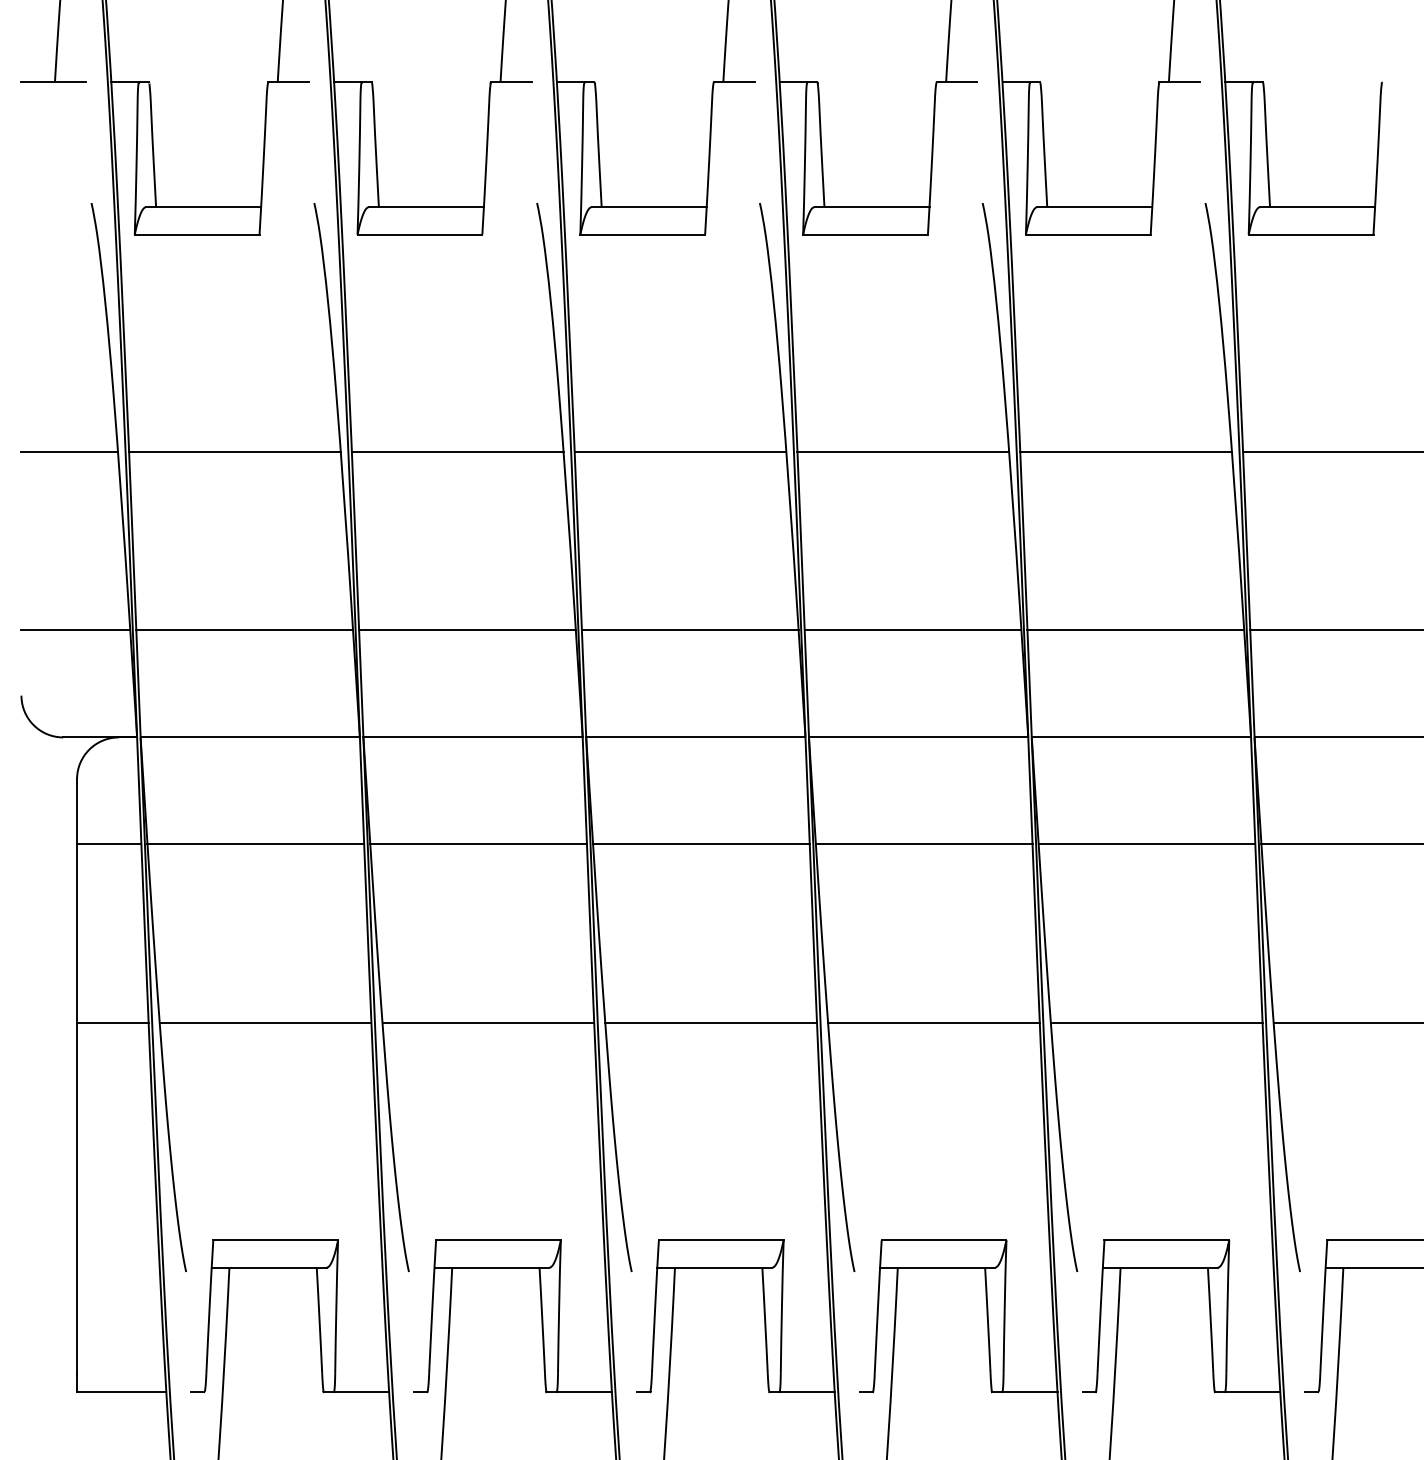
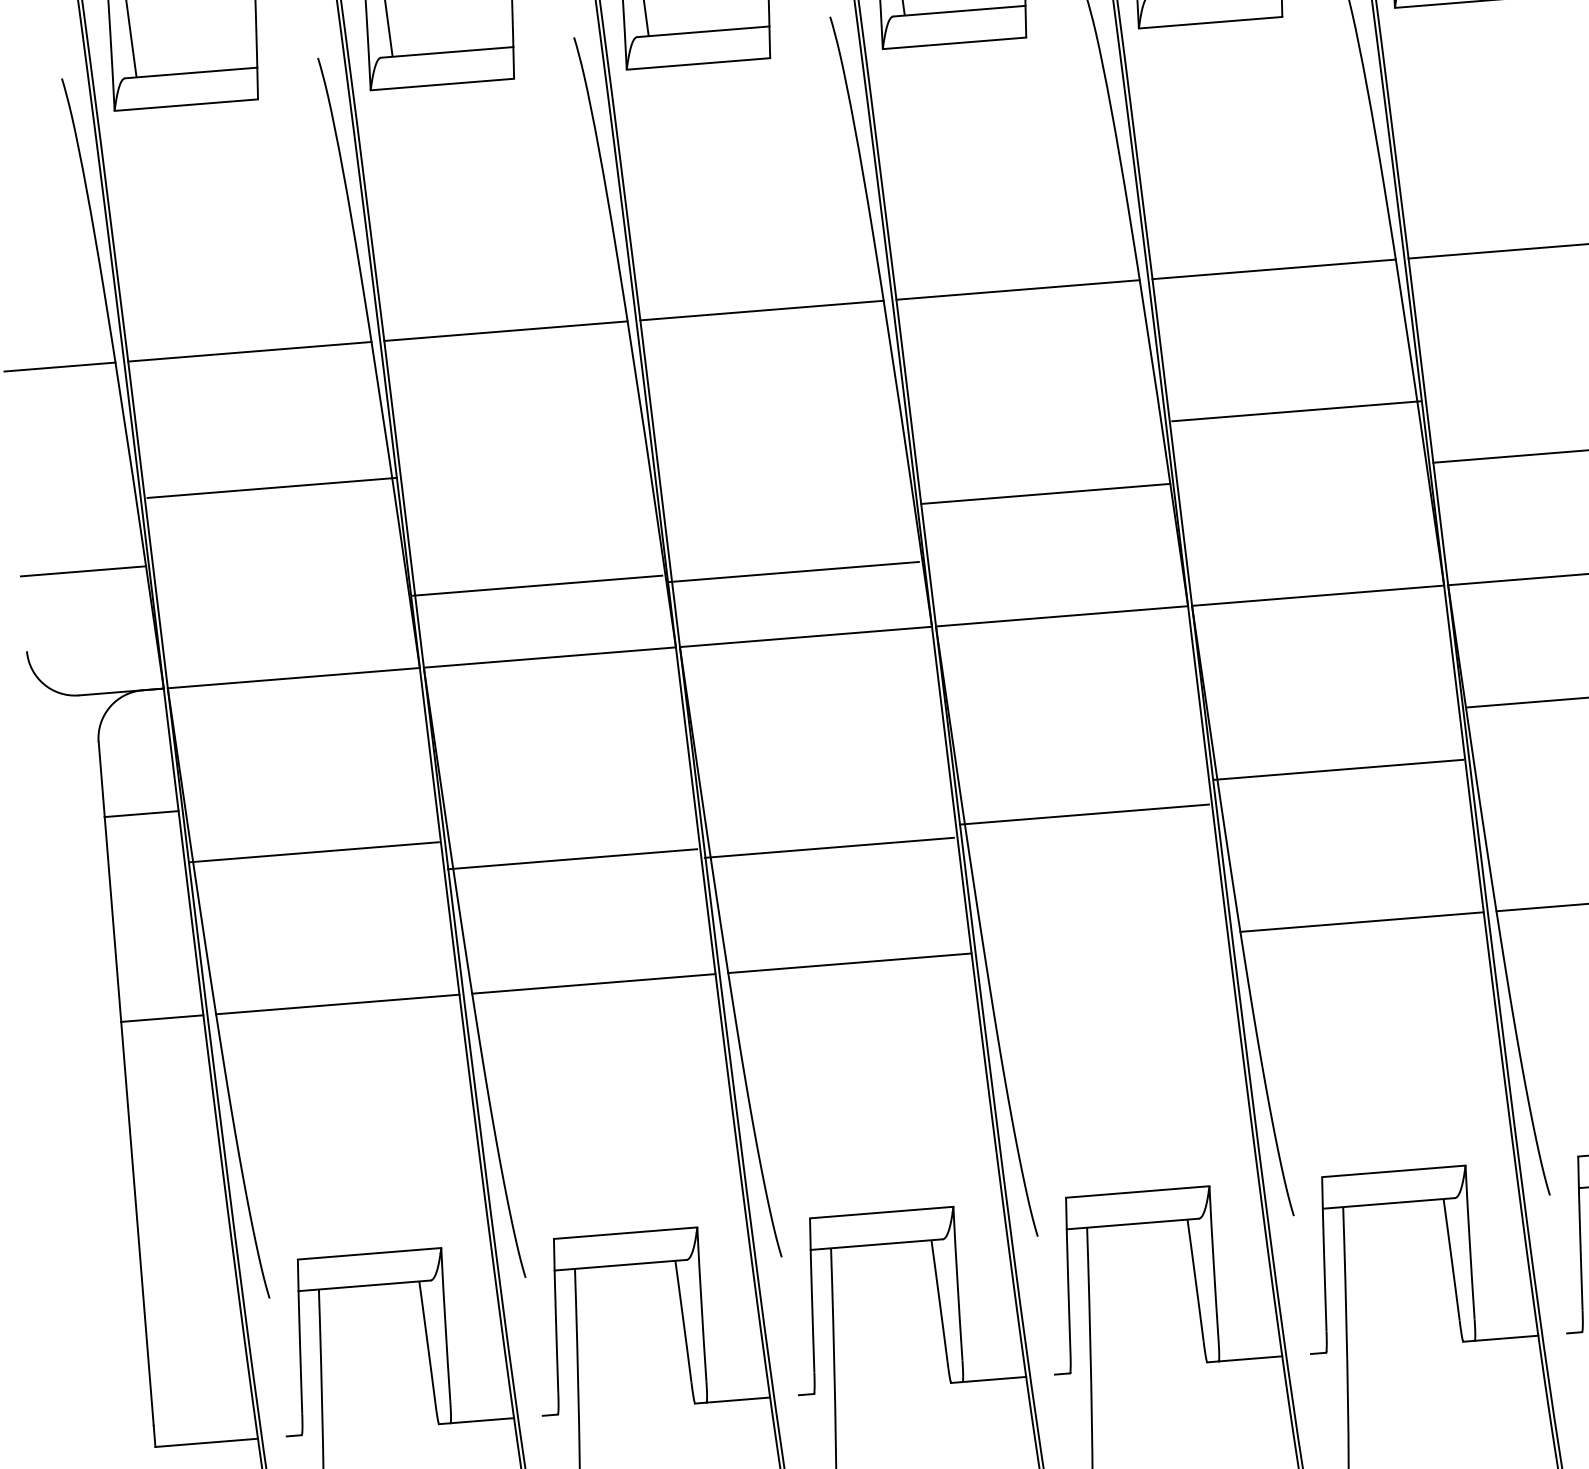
line: (244, 630) -> (271, 487), moved
line: (467, 630) -> (537, 585), moved
line: (689, 630) -> (793, 572), moved
line: (1135, 630) -> (1296, 411), moved
line: (255, 844) -> (313, 852), moved
line: (478, 844) -> (572, 859), moved
line: (701, 844) -> (829, 847), moved
line: (923, 844) -> (1083, 814), moved
line: (1146, 844) -> (1338, 770), moved
line: (933, 1022) -> (1105, 942), removed

